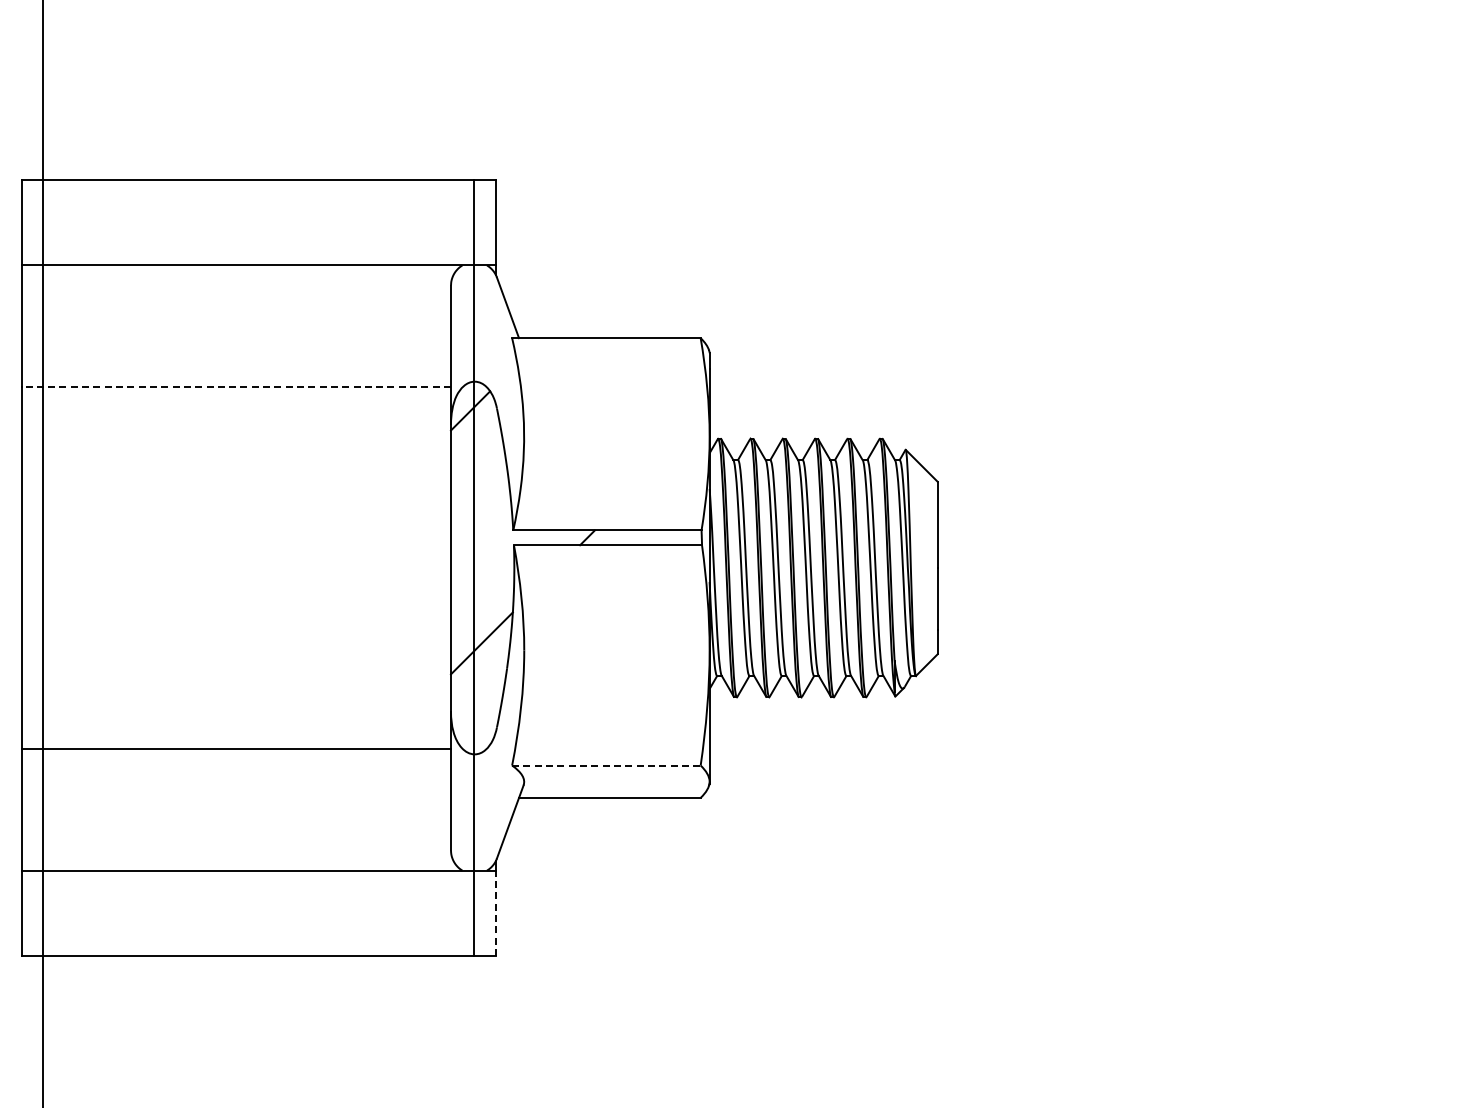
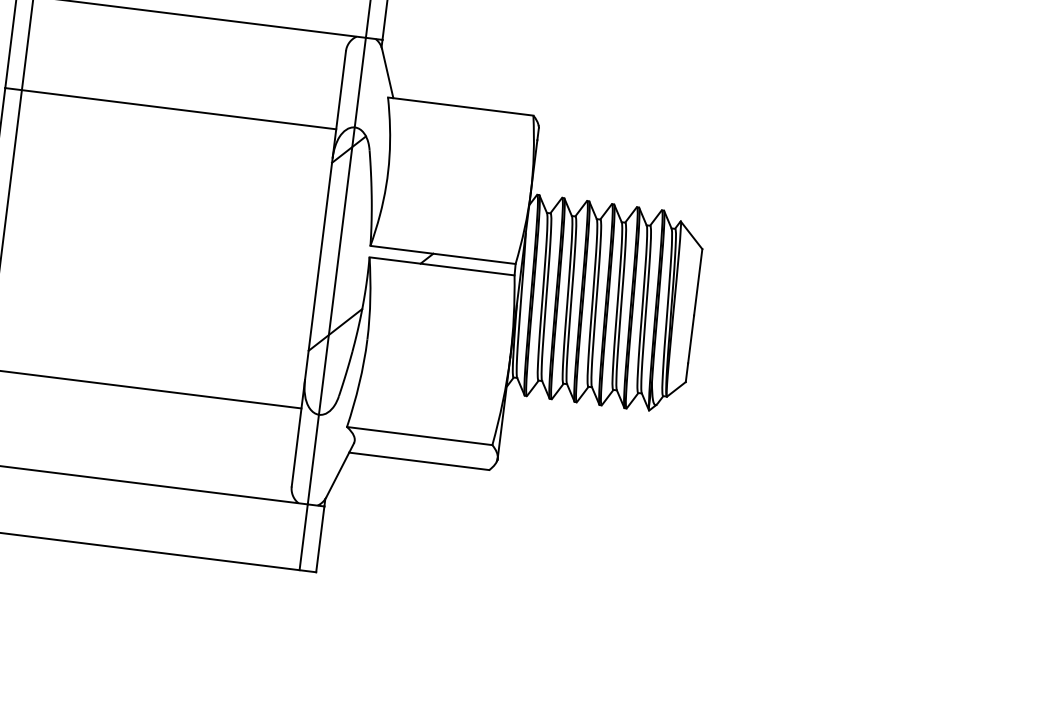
line: (236, 387) -> (170, 109), dashed -> solid
line: (606, 765) -> (419, 436), dashed -> solid
line: (495, 913) -> (319, 539), dashed -> solid

